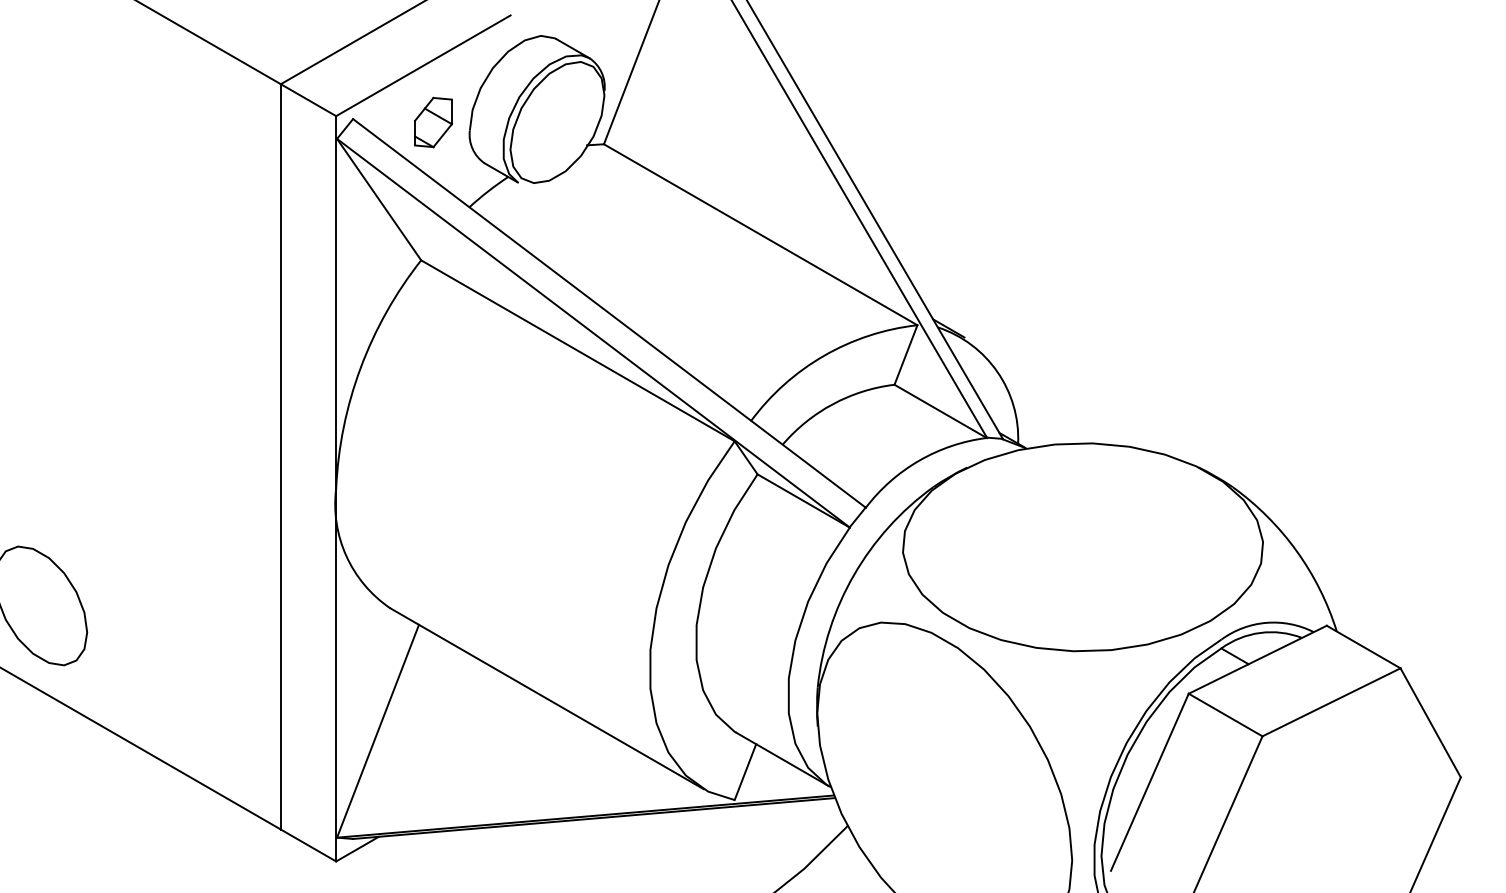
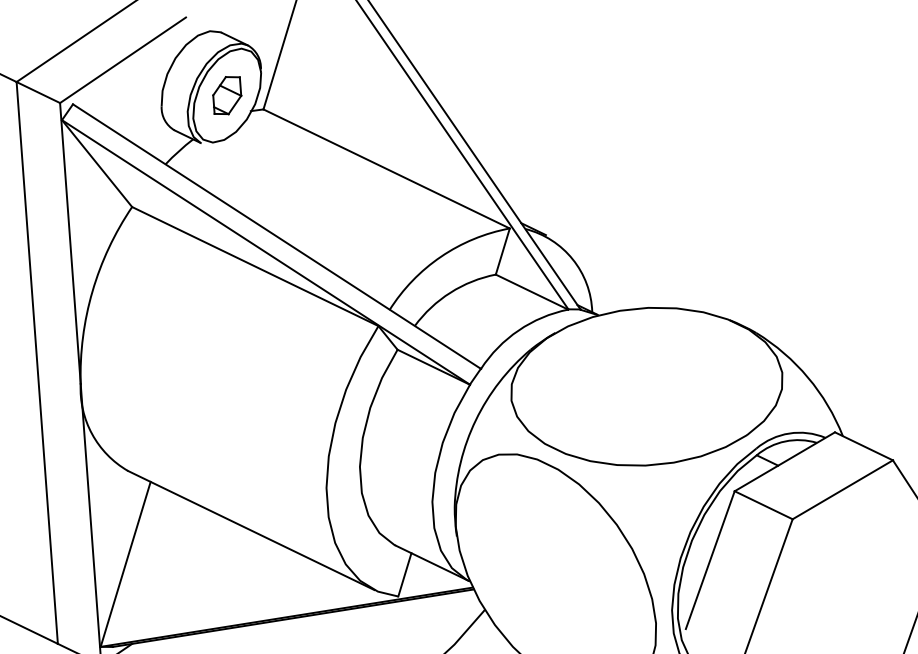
part: (433, 122) -> (227, 95), moved

